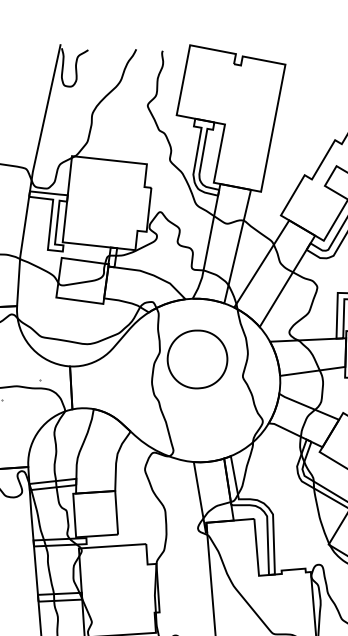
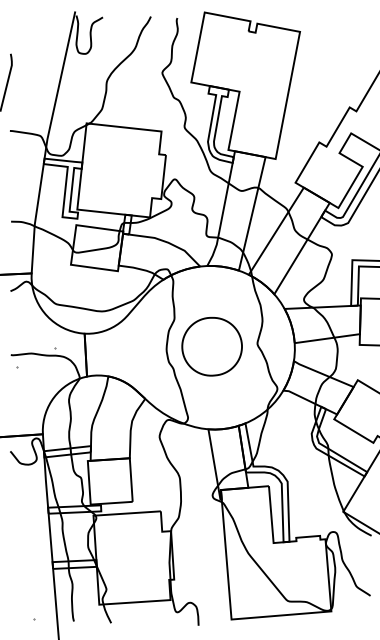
part: (196, 359) -> (211, 346), moved

